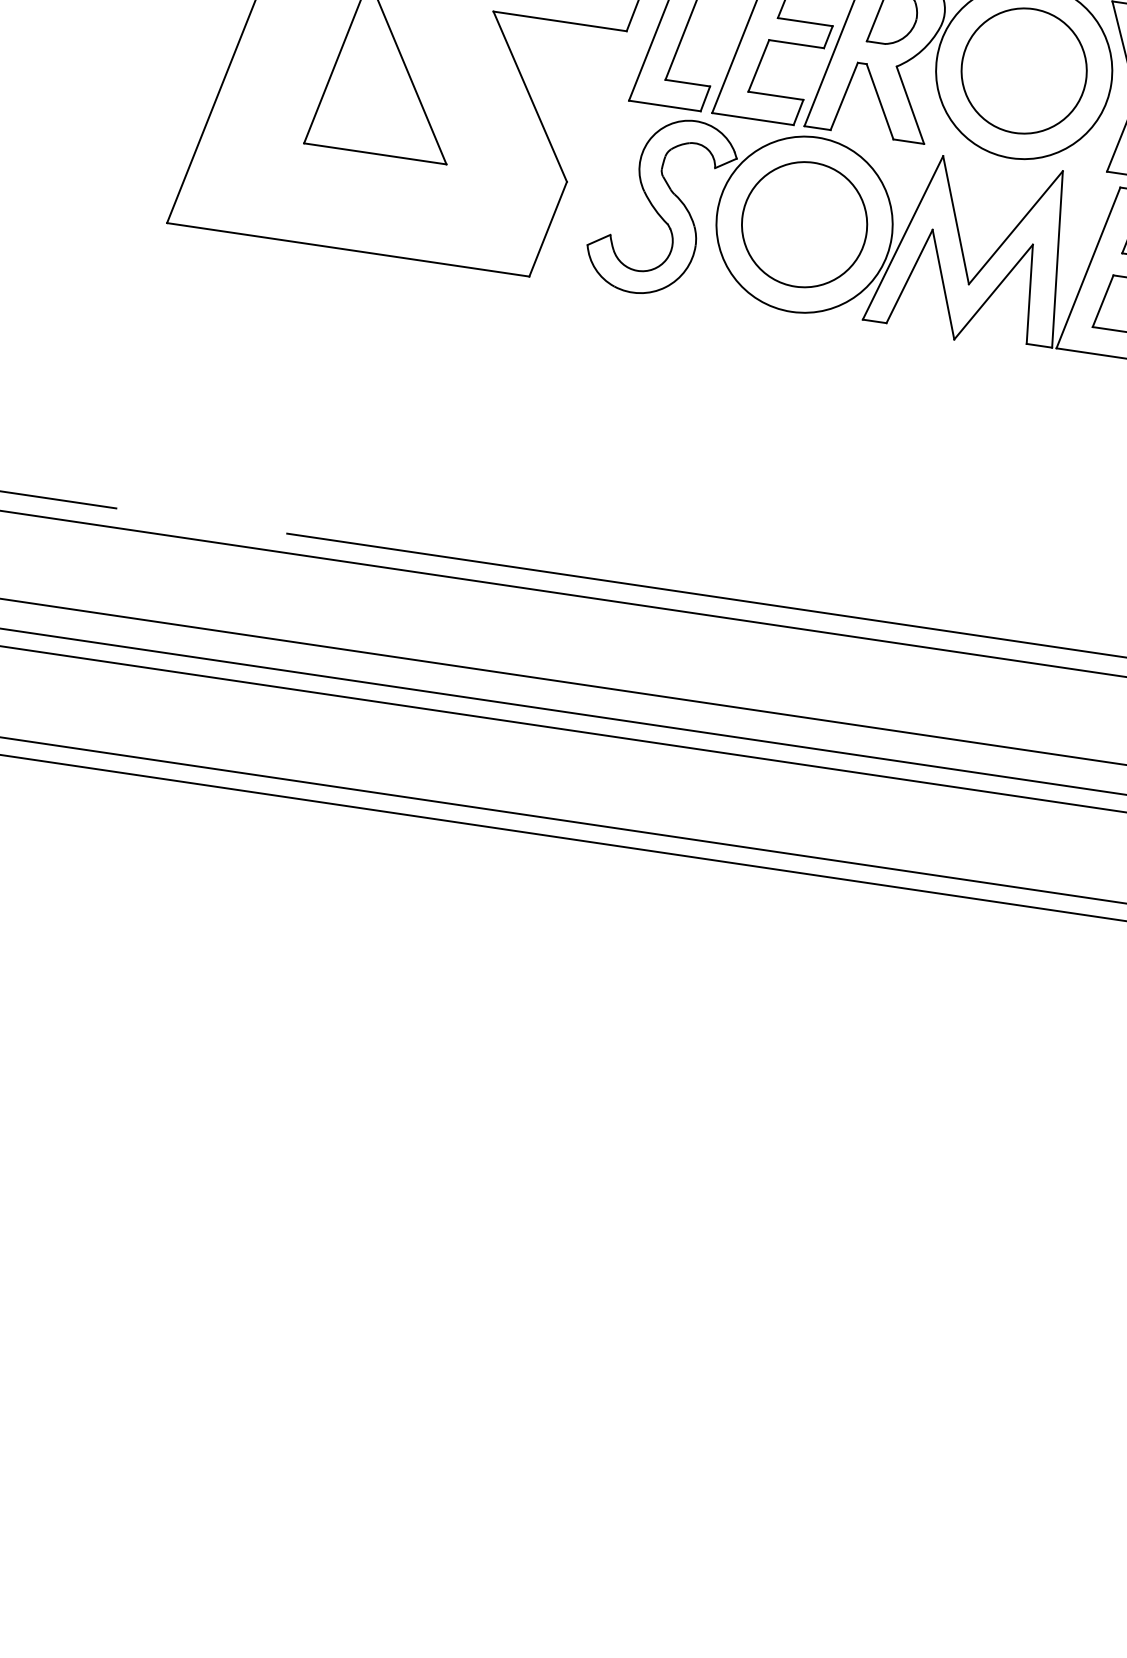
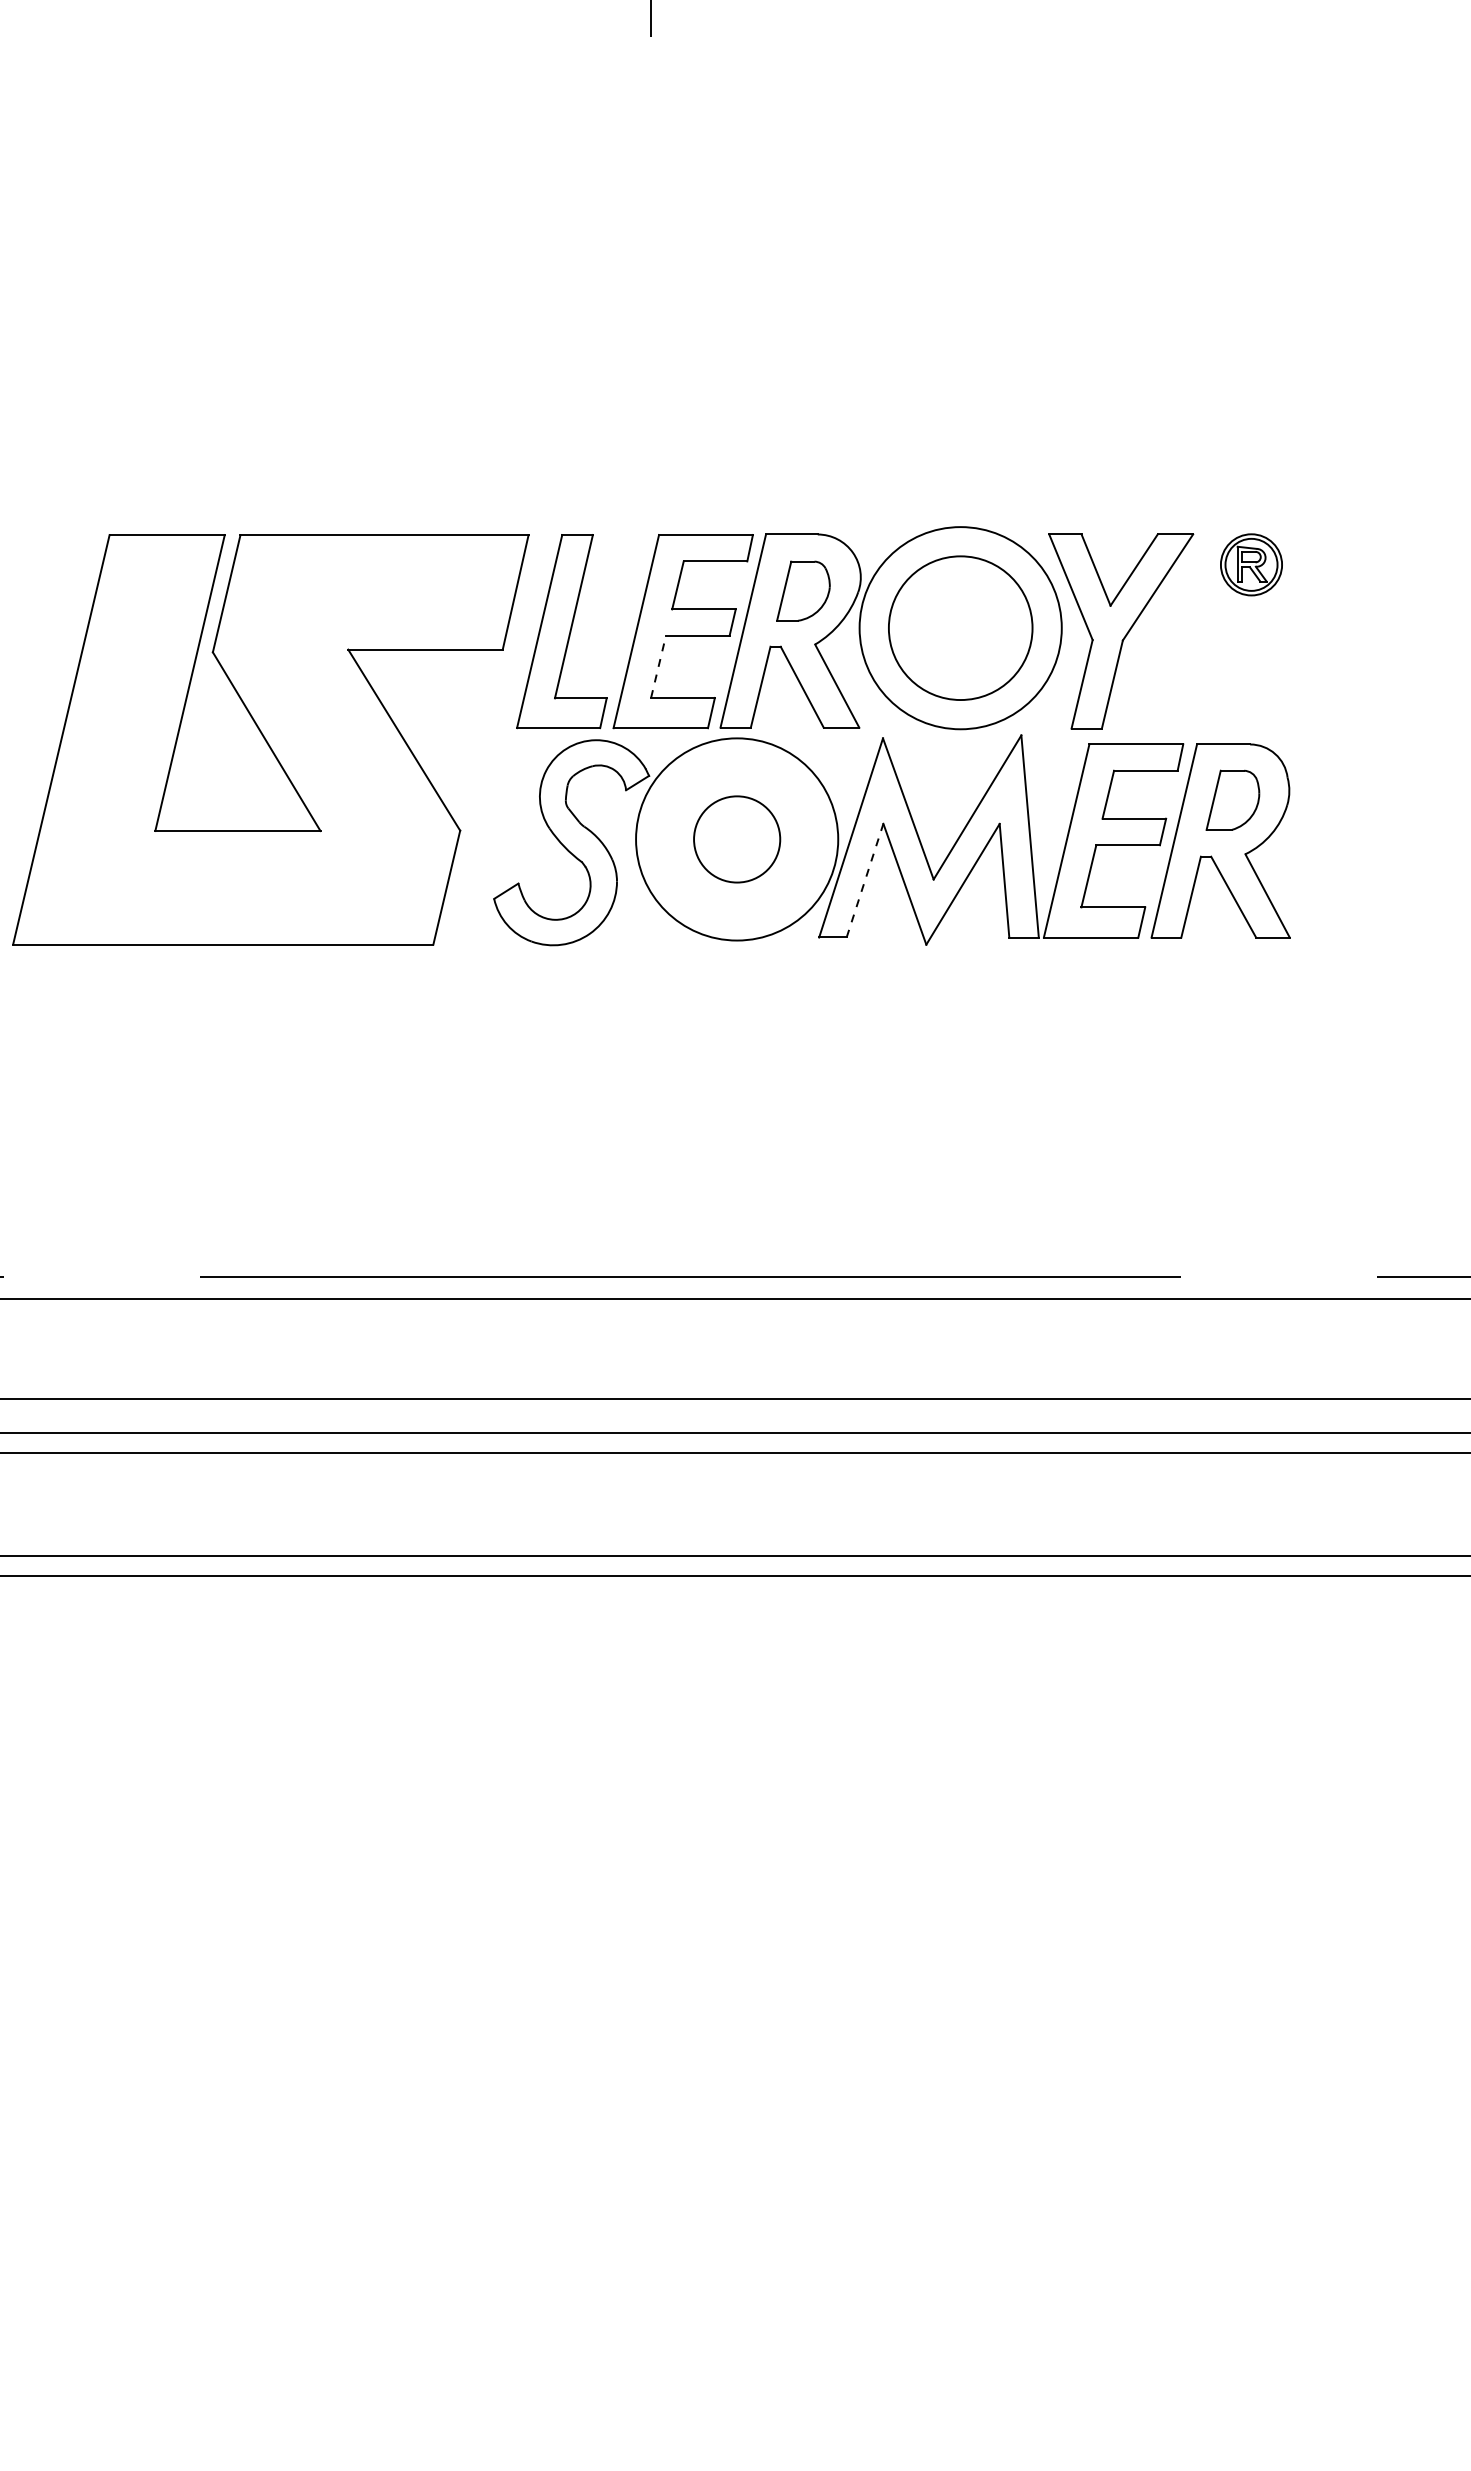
line: (758, 65) -> (658, 666), solid -> dashed
circle: (804, 224) -> (736, 839), size x0.6
line: (910, 276) -> (865, 880), solid -> dashed

